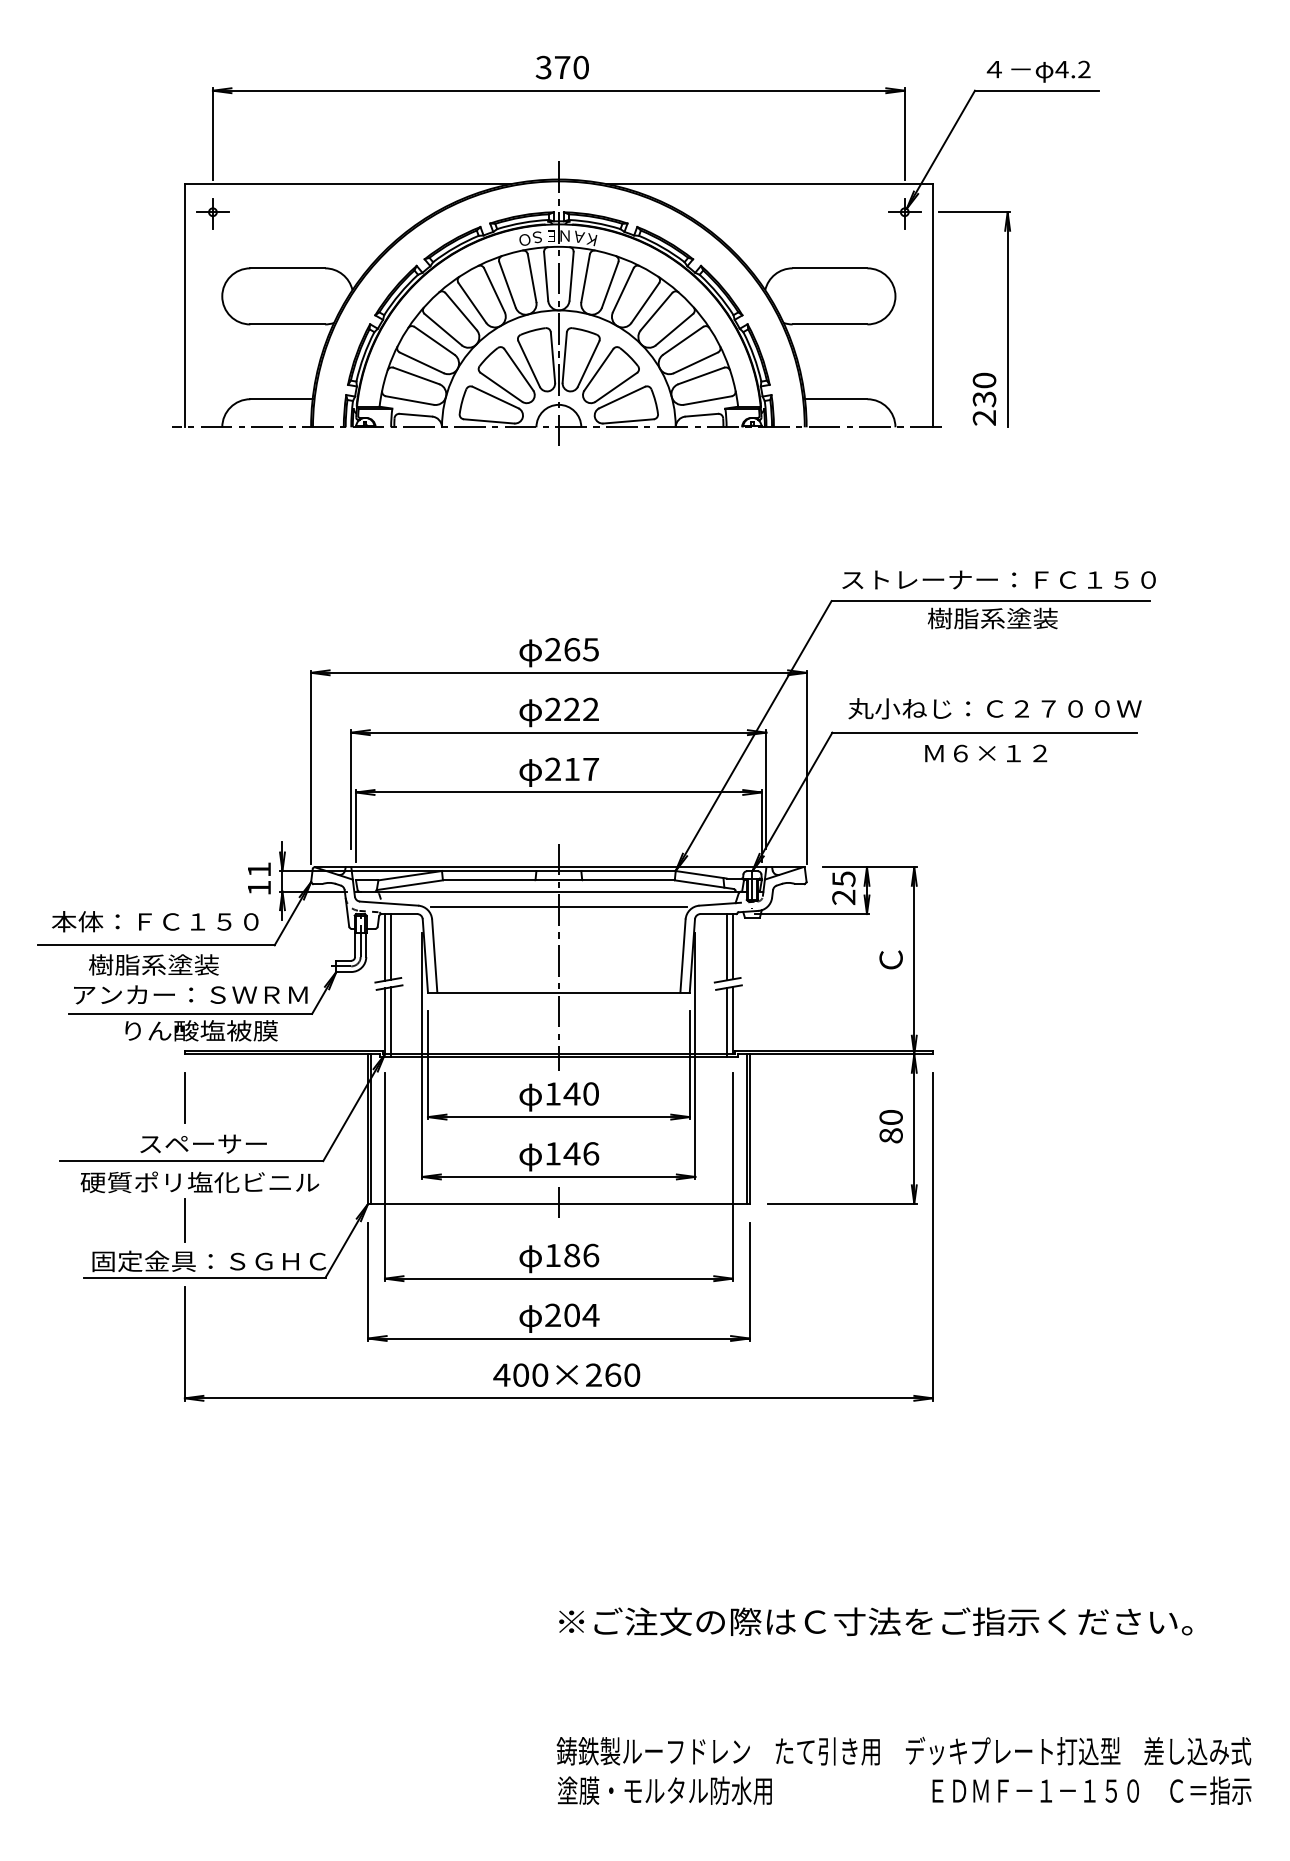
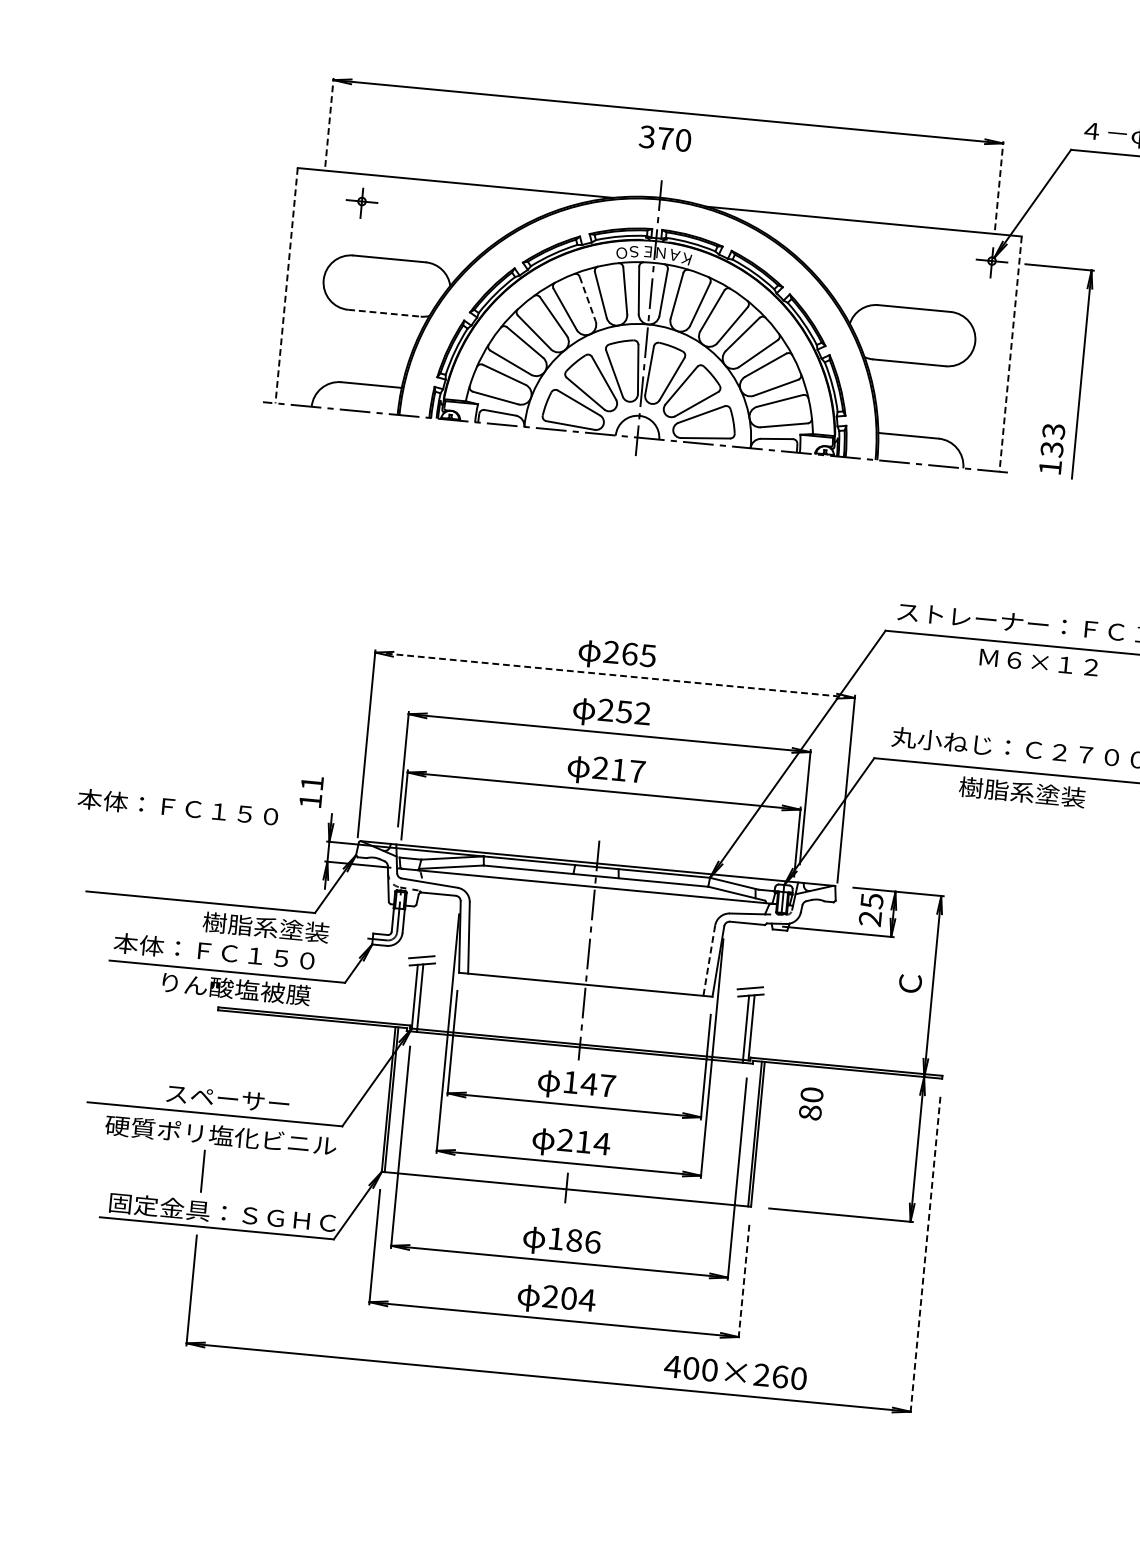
text: (561, 67) -> (664, 138), moved
line: (212, 134) -> (329, 122), solid -> dashed
line: (904, 134) -> (998, 185), solid -> dashed
part: (212, 213) -> (361, 202), moved
line: (494, 290) -> (587, 299), solid -> dashed
line: (184, 305) -> (286, 285), solid -> dashed
line: (932, 305) -> (1010, 353), solid -> dashed
line: (288, 324) -> (385, 313), solid -> dashed
text: (984, 398) -> (1052, 448), 230 -> 133
text: (992, 618) -> (1039, 662), 樹脂系塗装 -> Ｍ６×１２
line: (558, 672) -> (614, 674), solid -> dashed
text: (571, 709) -> (623, 711), 222 -> 252
text: (986, 752) -> (1021, 791), Ｍ６×１２ -> 樹脂系塗装
text: (259, 878) -> (311, 791), moved
line: (558, 906) -> (593, 901), removed
text: (155, 921) -> (178, 807), moved
line: (390, 946) -> (427, 924), removed
line: (732, 946) -> (758, 956), removed
line: (384, 947) -> (421, 925), removed
line: (727, 947) -> (753, 956), removed
line: (683, 956) -> (709, 961), solid -> dashed
text: (153, 964) -> (265, 927), moved
text: (189, 994) -> (228, 952), アンカー：ＳＷＲＭ -> 本体：ＦＣ１５０
text: (591, 1093) -> (608, 1085), 140 -> 147
line: (184, 1097) -> (213, 1052), removed
text: (890, 1126) -> (810, 1103), moved
text: (572, 1153) -> (584, 1141), 146 -> 214
line: (932, 1236) -> (925, 1255), solid -> dashed
line: (749, 1282) -> (743, 1282), solid -> dashed
text: (566, 1374) -> (735, 1371), moved

